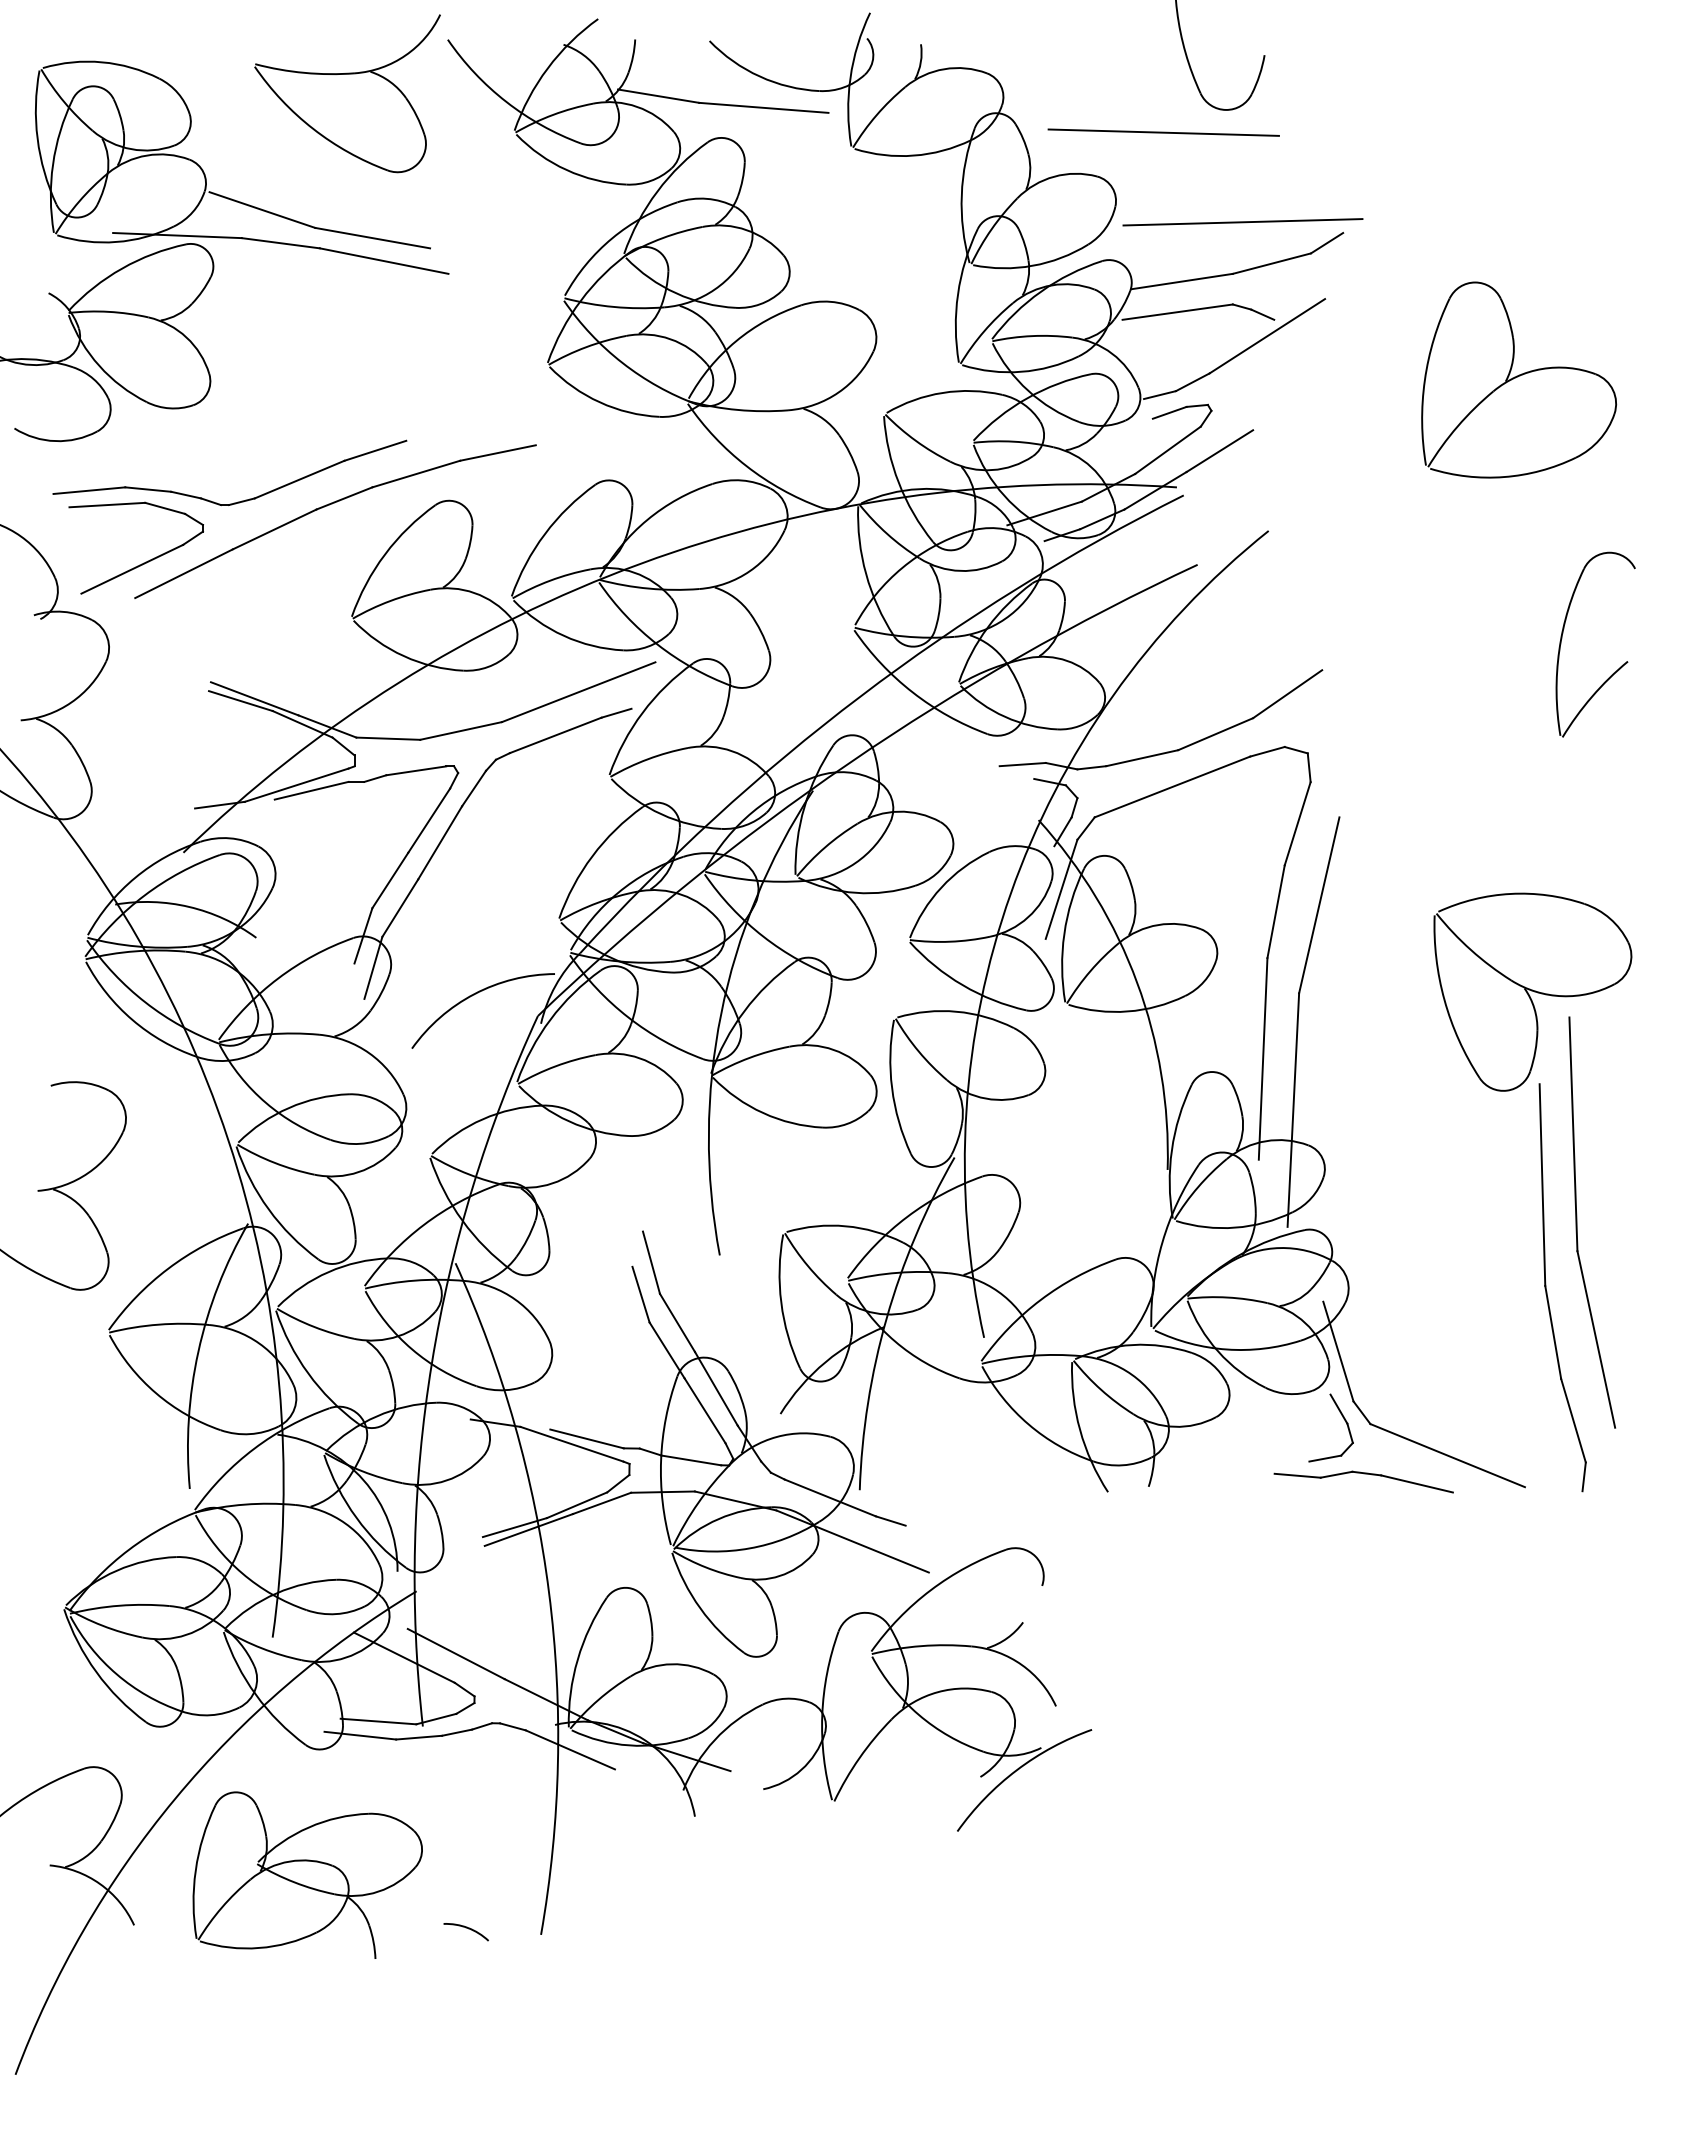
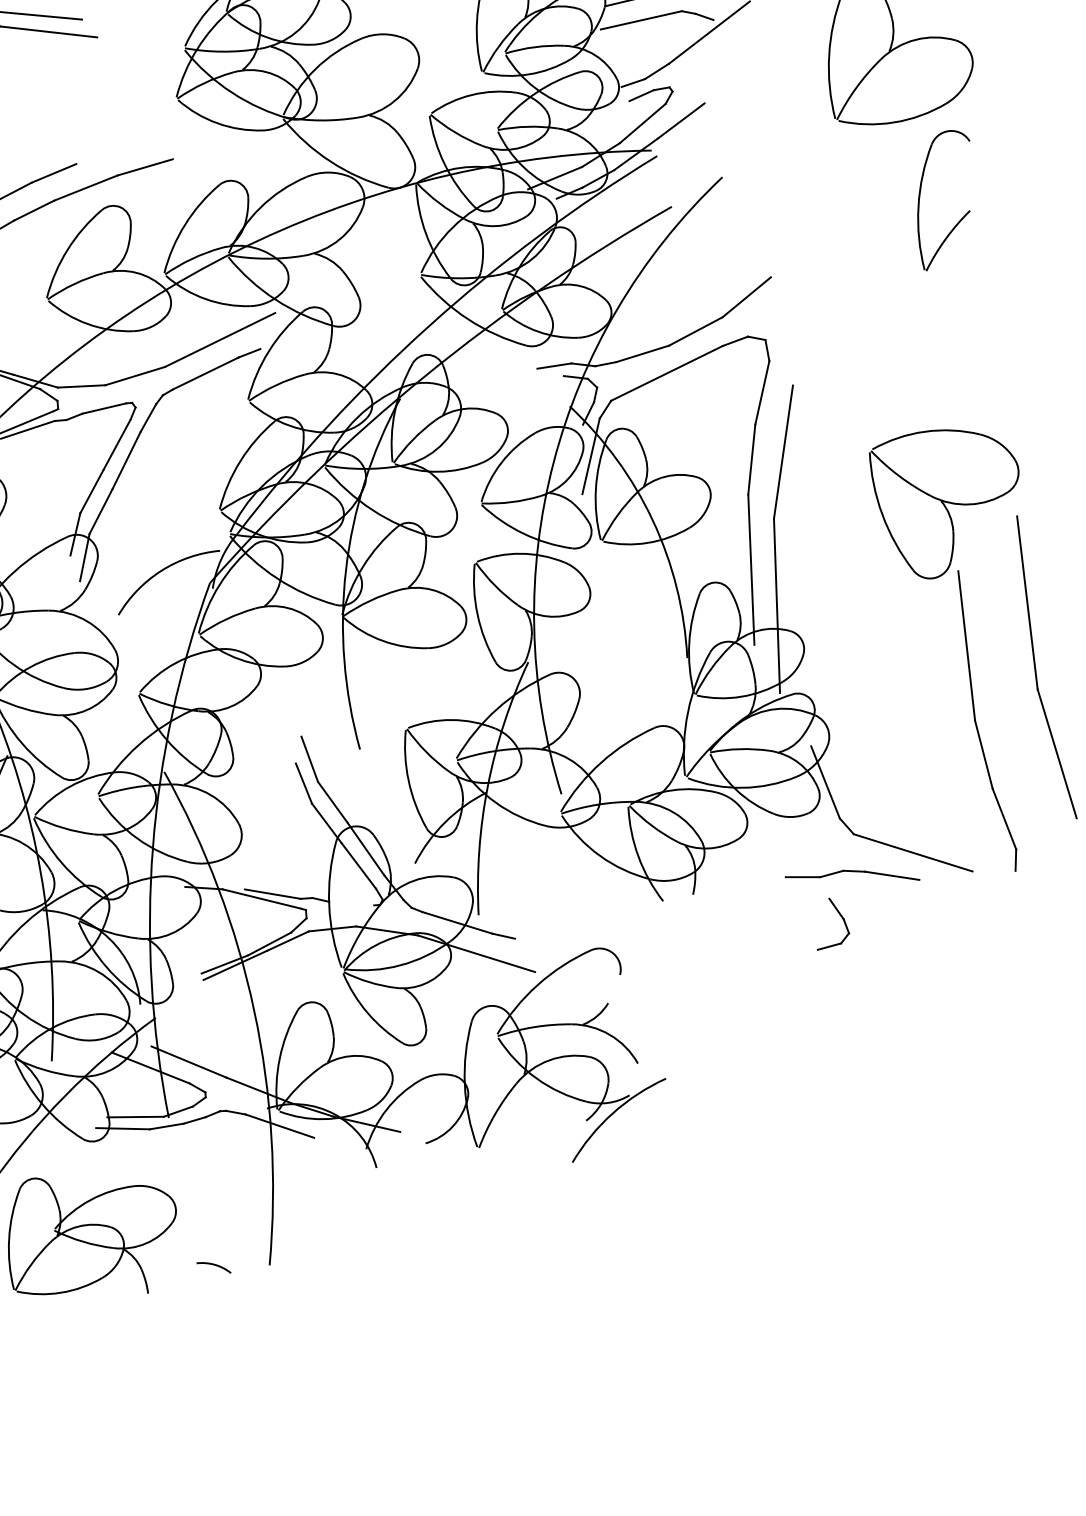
part: (1619, 667) -> (964, 215), moved
part: (1577, 1222) -> (1035, 668), moved
part: (1343, 1419) -> (840, 916), moved
line: (691, 1460) -> (351, 903), removed

